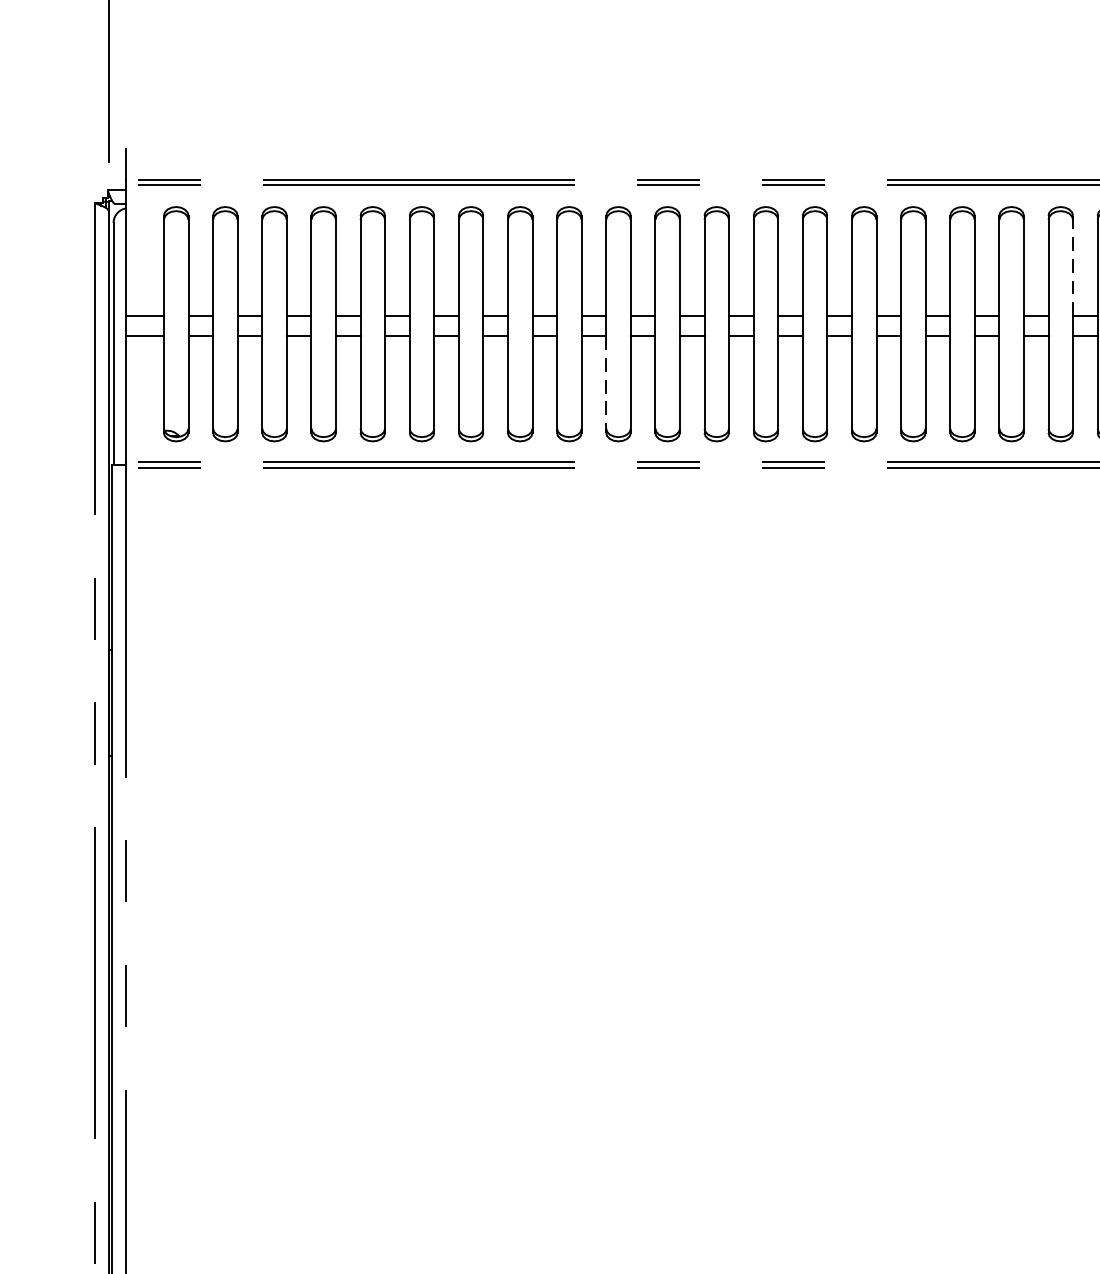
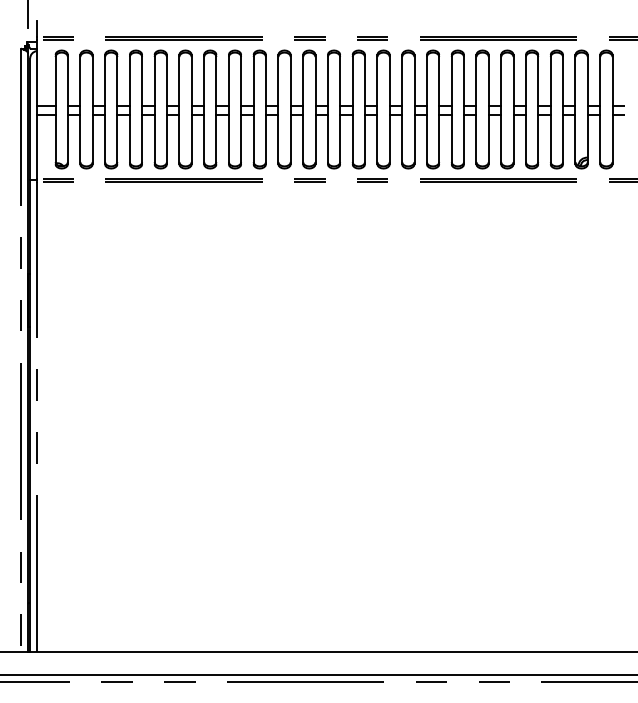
line: (1072, 264) -> (513, 79), dashed -> solid
line: (606, 385) -> (278, 140), dashed -> solid

